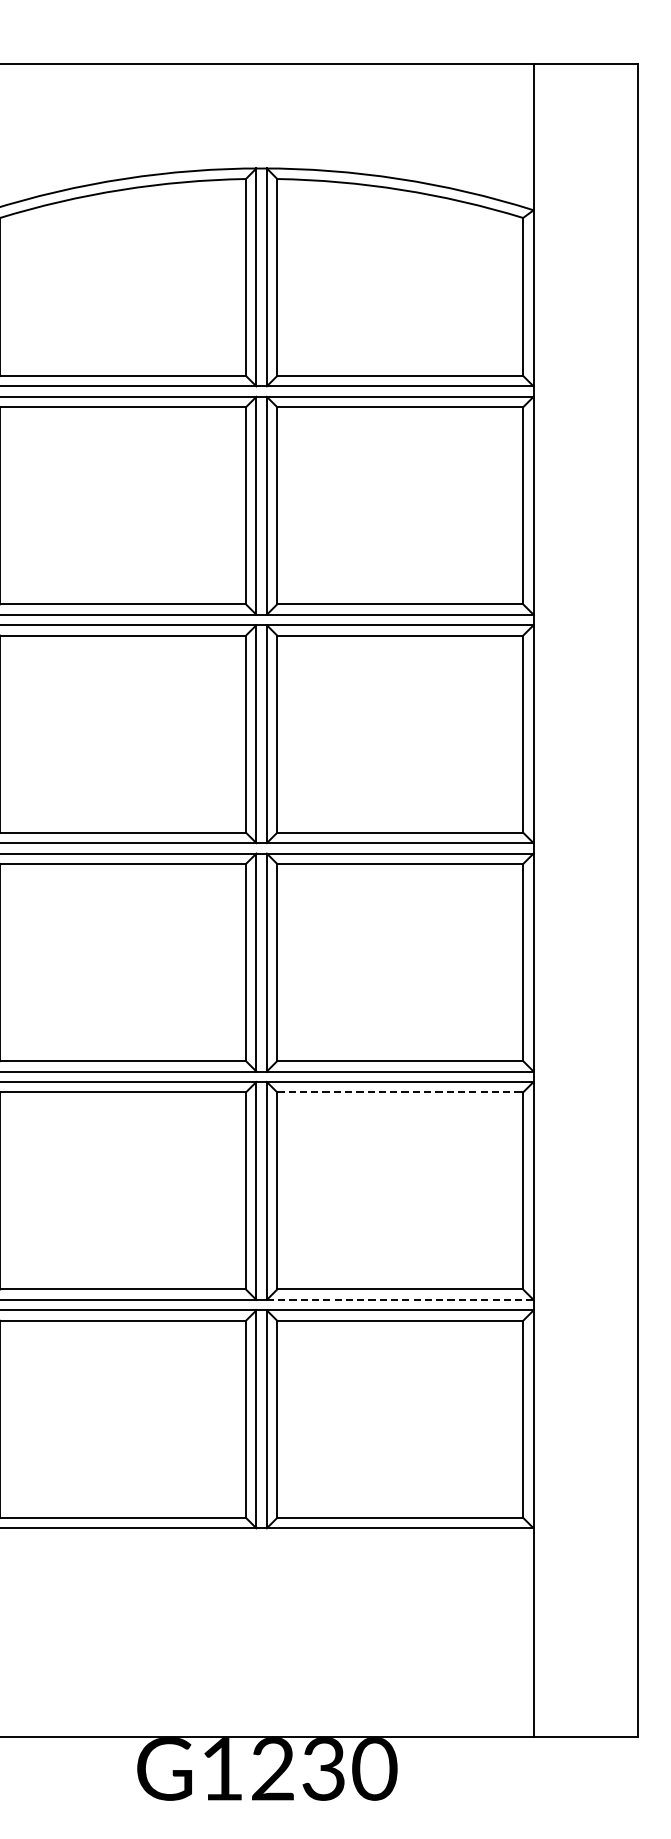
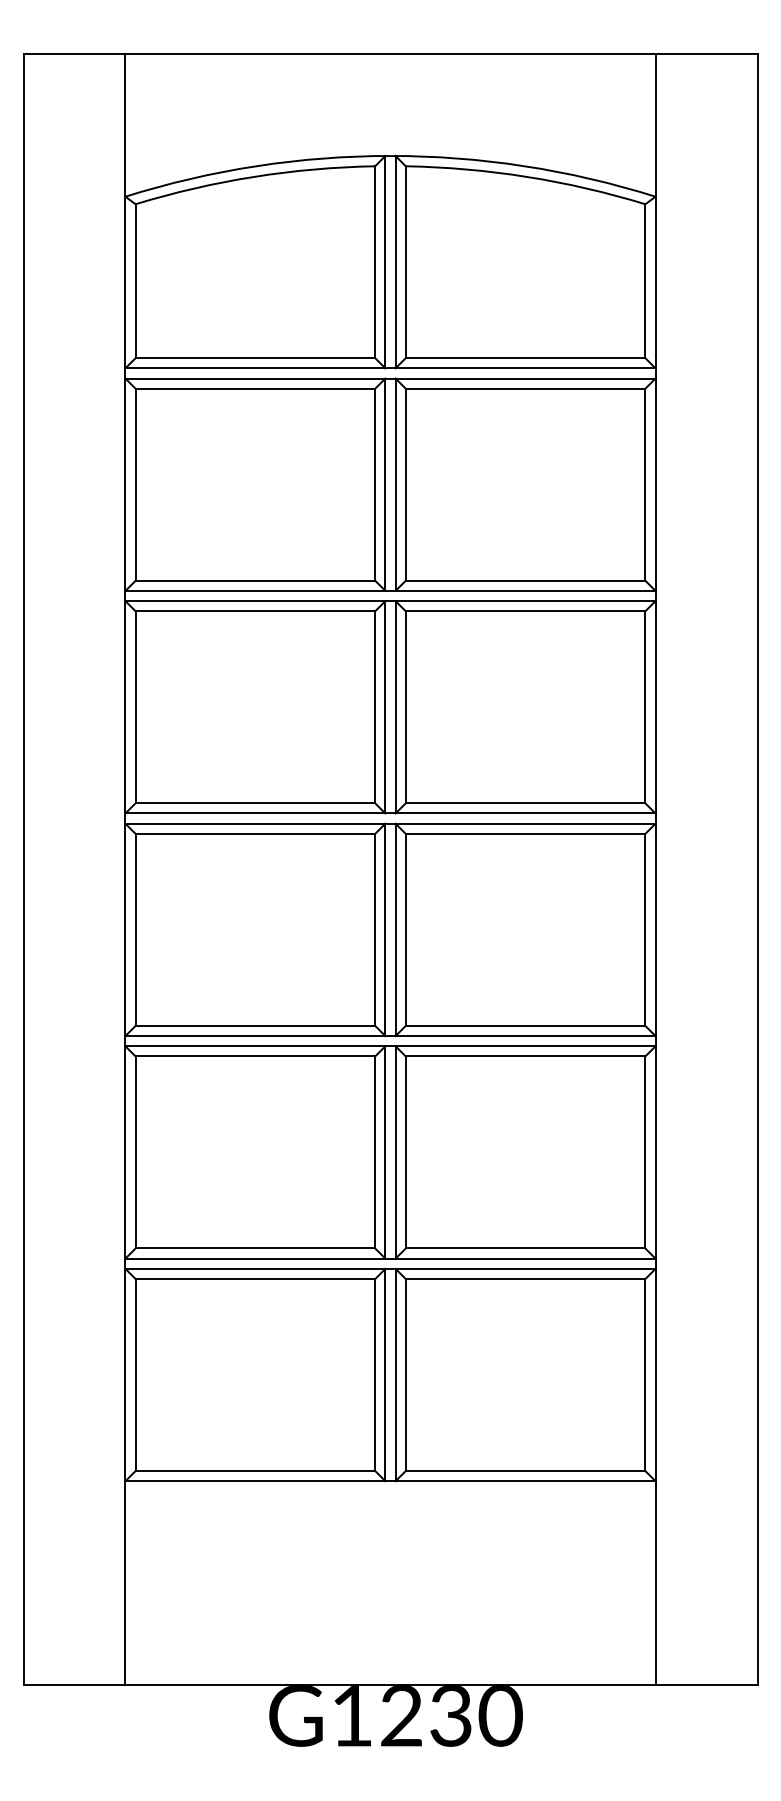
line: (400, 1092) -> (525, 1056), dashed -> solid
line: (400, 1299) -> (525, 1258), dashed -> solid

